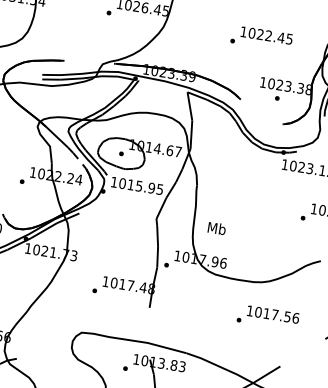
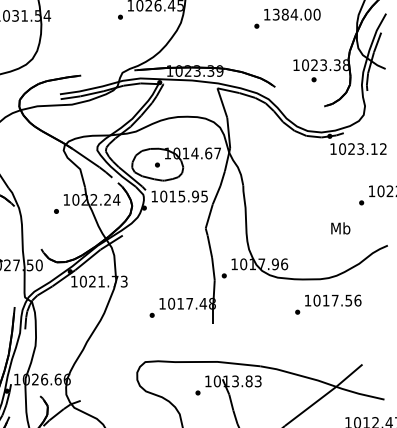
text: (270, 36) -> (296, 14), 1022.45 -> 1384.00
text: (216, 228) -> (340, 228), moved
text: (268, 317) -> (328, 304), moved

